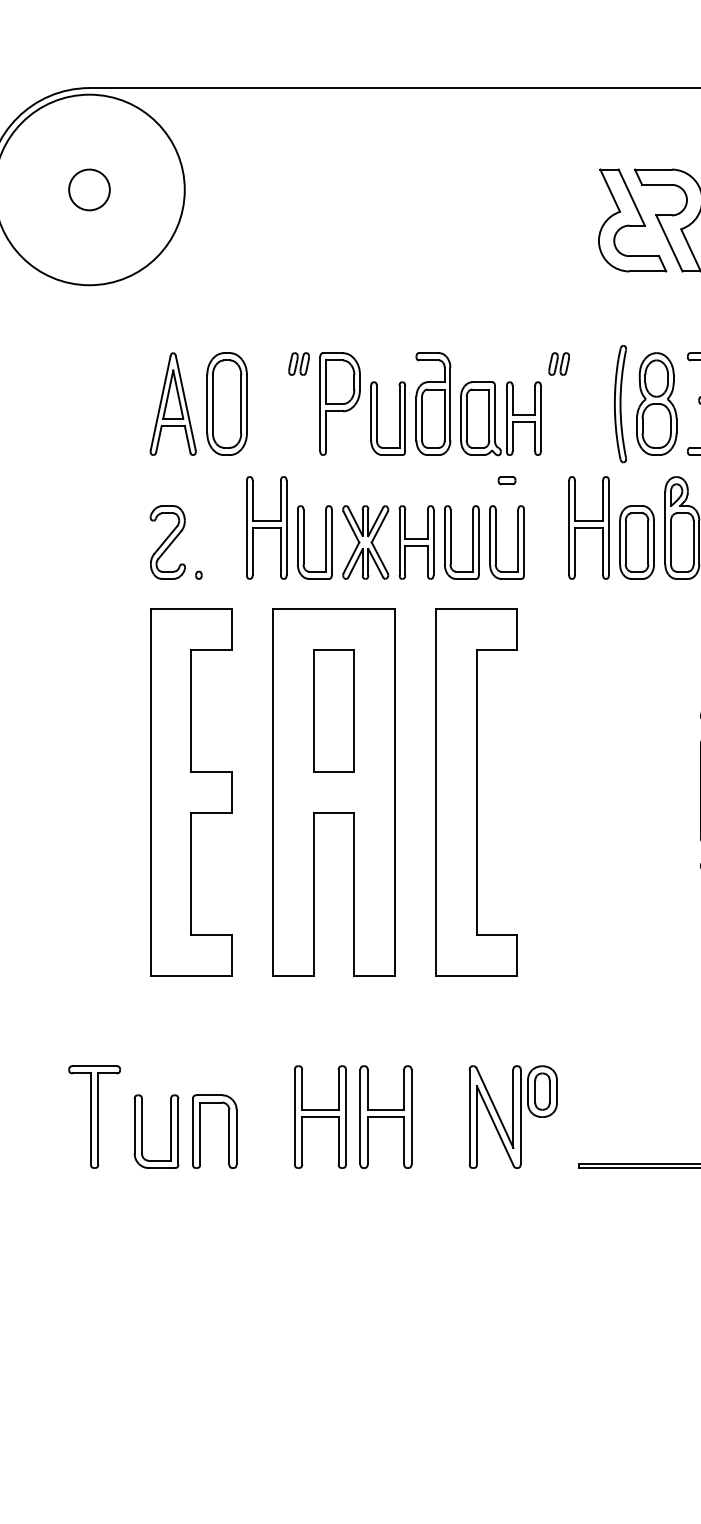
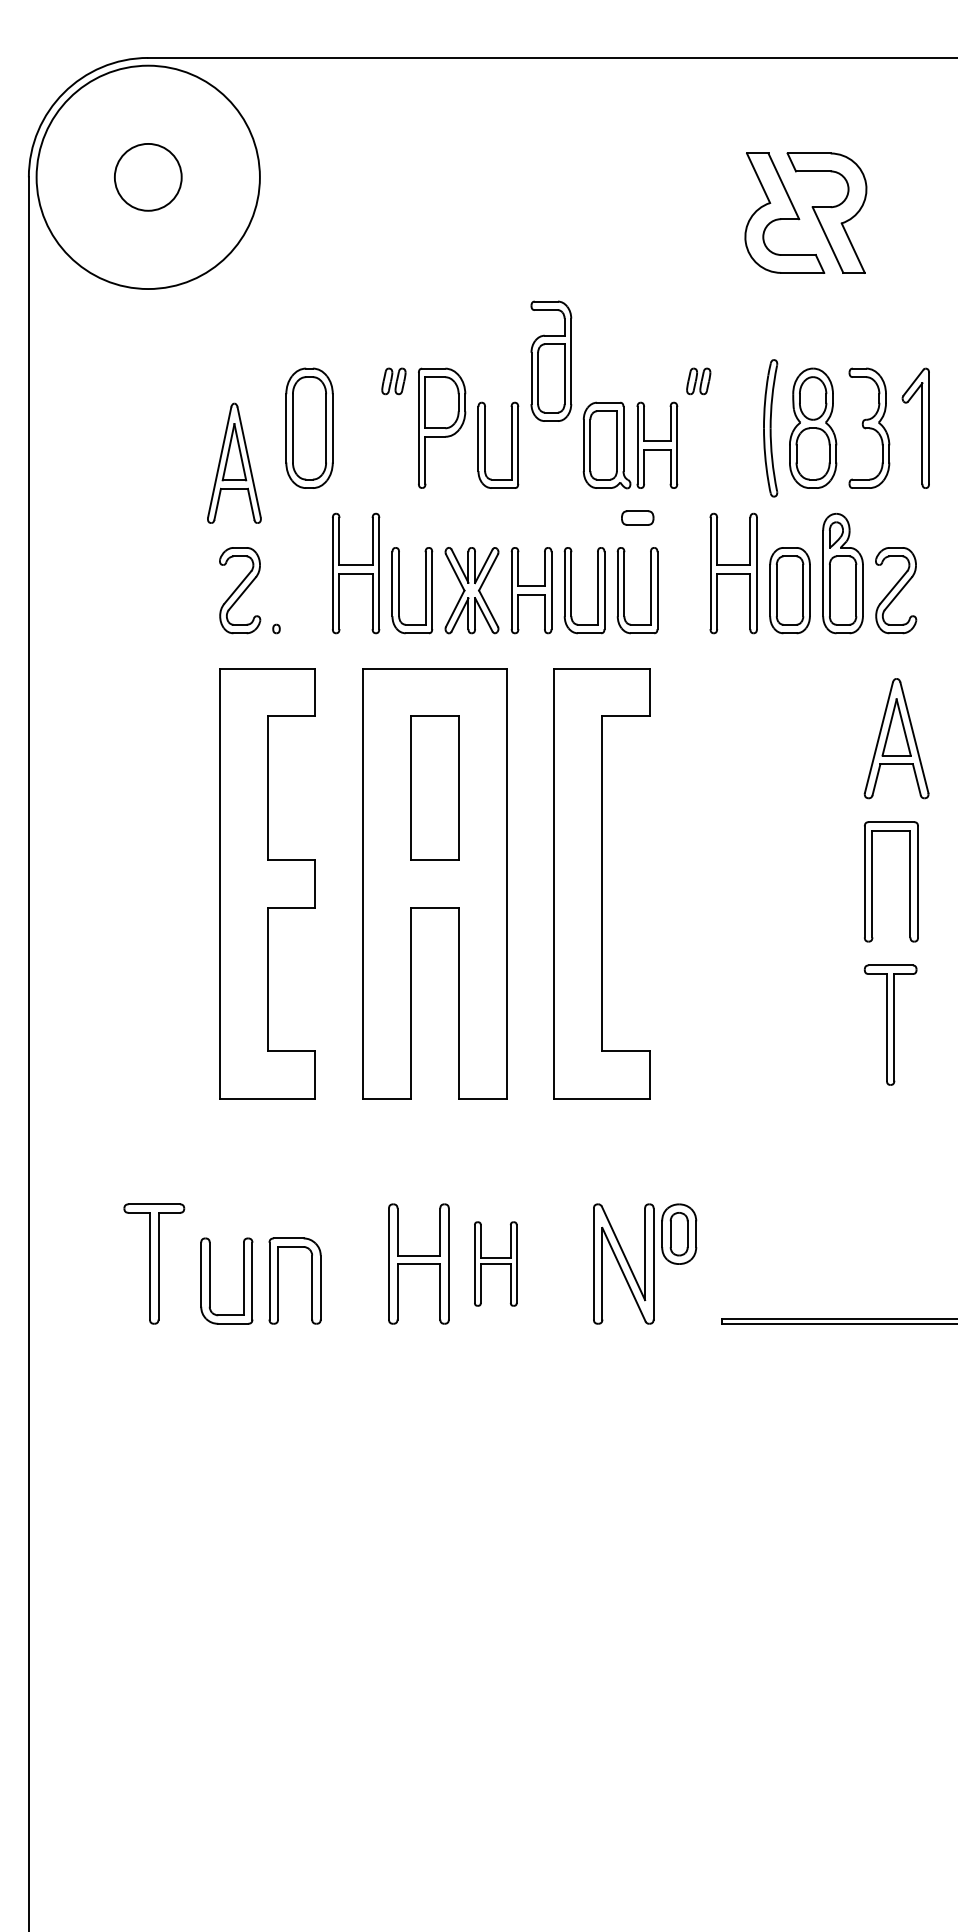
circle: (89, 190) -> (148, 177), size x1.4
part: (173, 403) -> (234, 462), moved
part: (433, 403) -> (551, 360), moved
part: (506, 480) -> (637, 517), size x1.6
part: (385, 1116) -> (495, 1263), size x0.7

